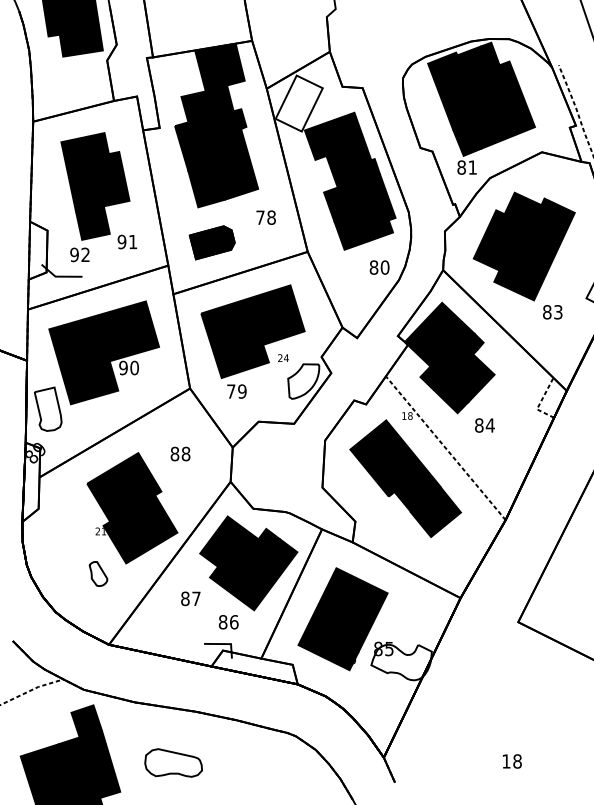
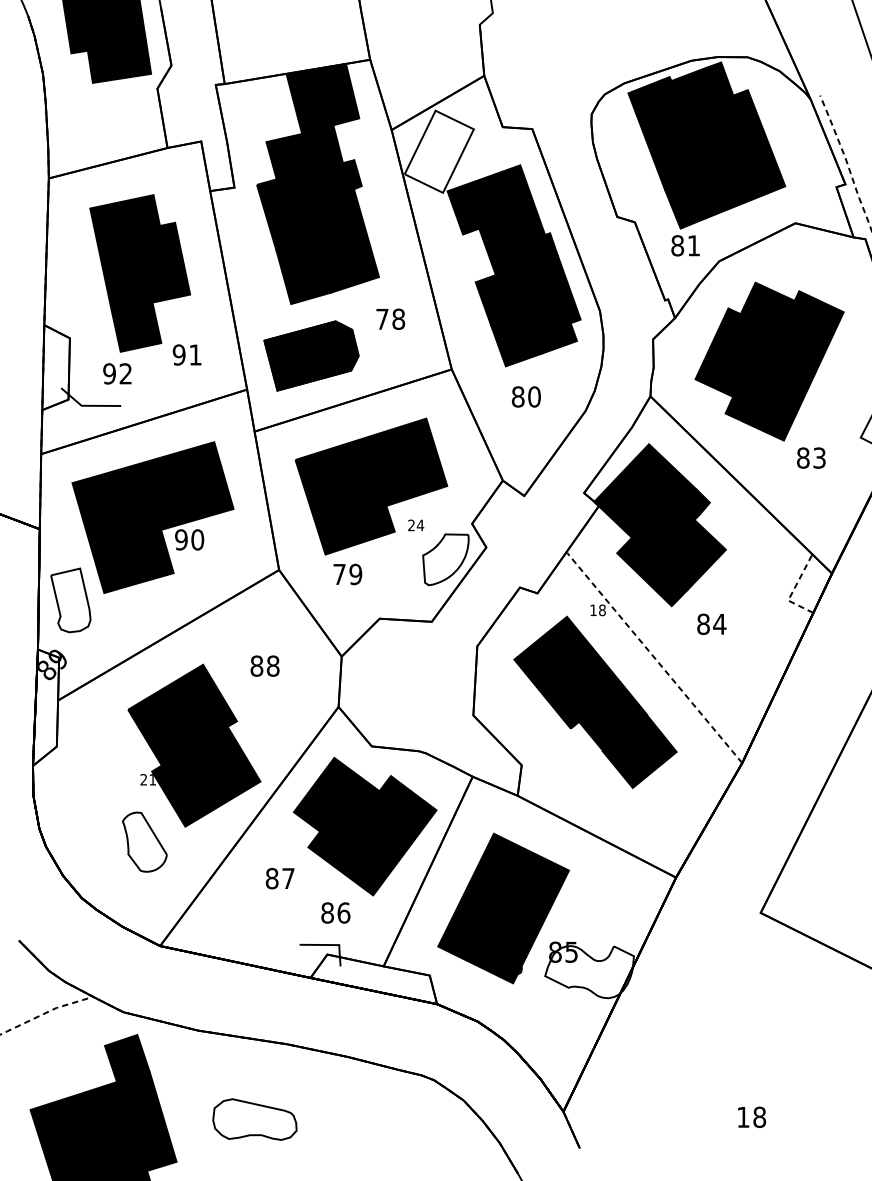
part: (212, 242) -> (311, 355), size x1.43
text: (379, 267) -> (526, 396), moved
part: (98, 573) -> (144, 841), size x1.67

